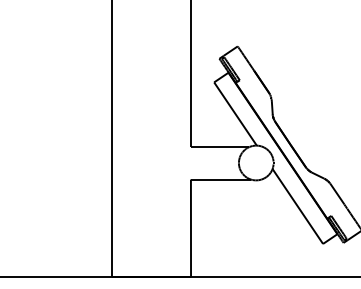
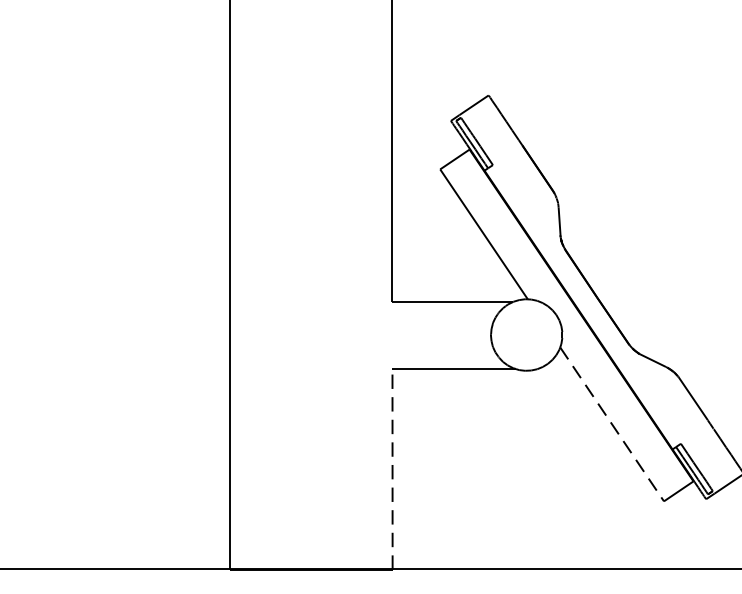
line: (298, 206) -> (613, 424), solid -> dashed
line: (190, 228) -> (391, 469), solid -> dashed

